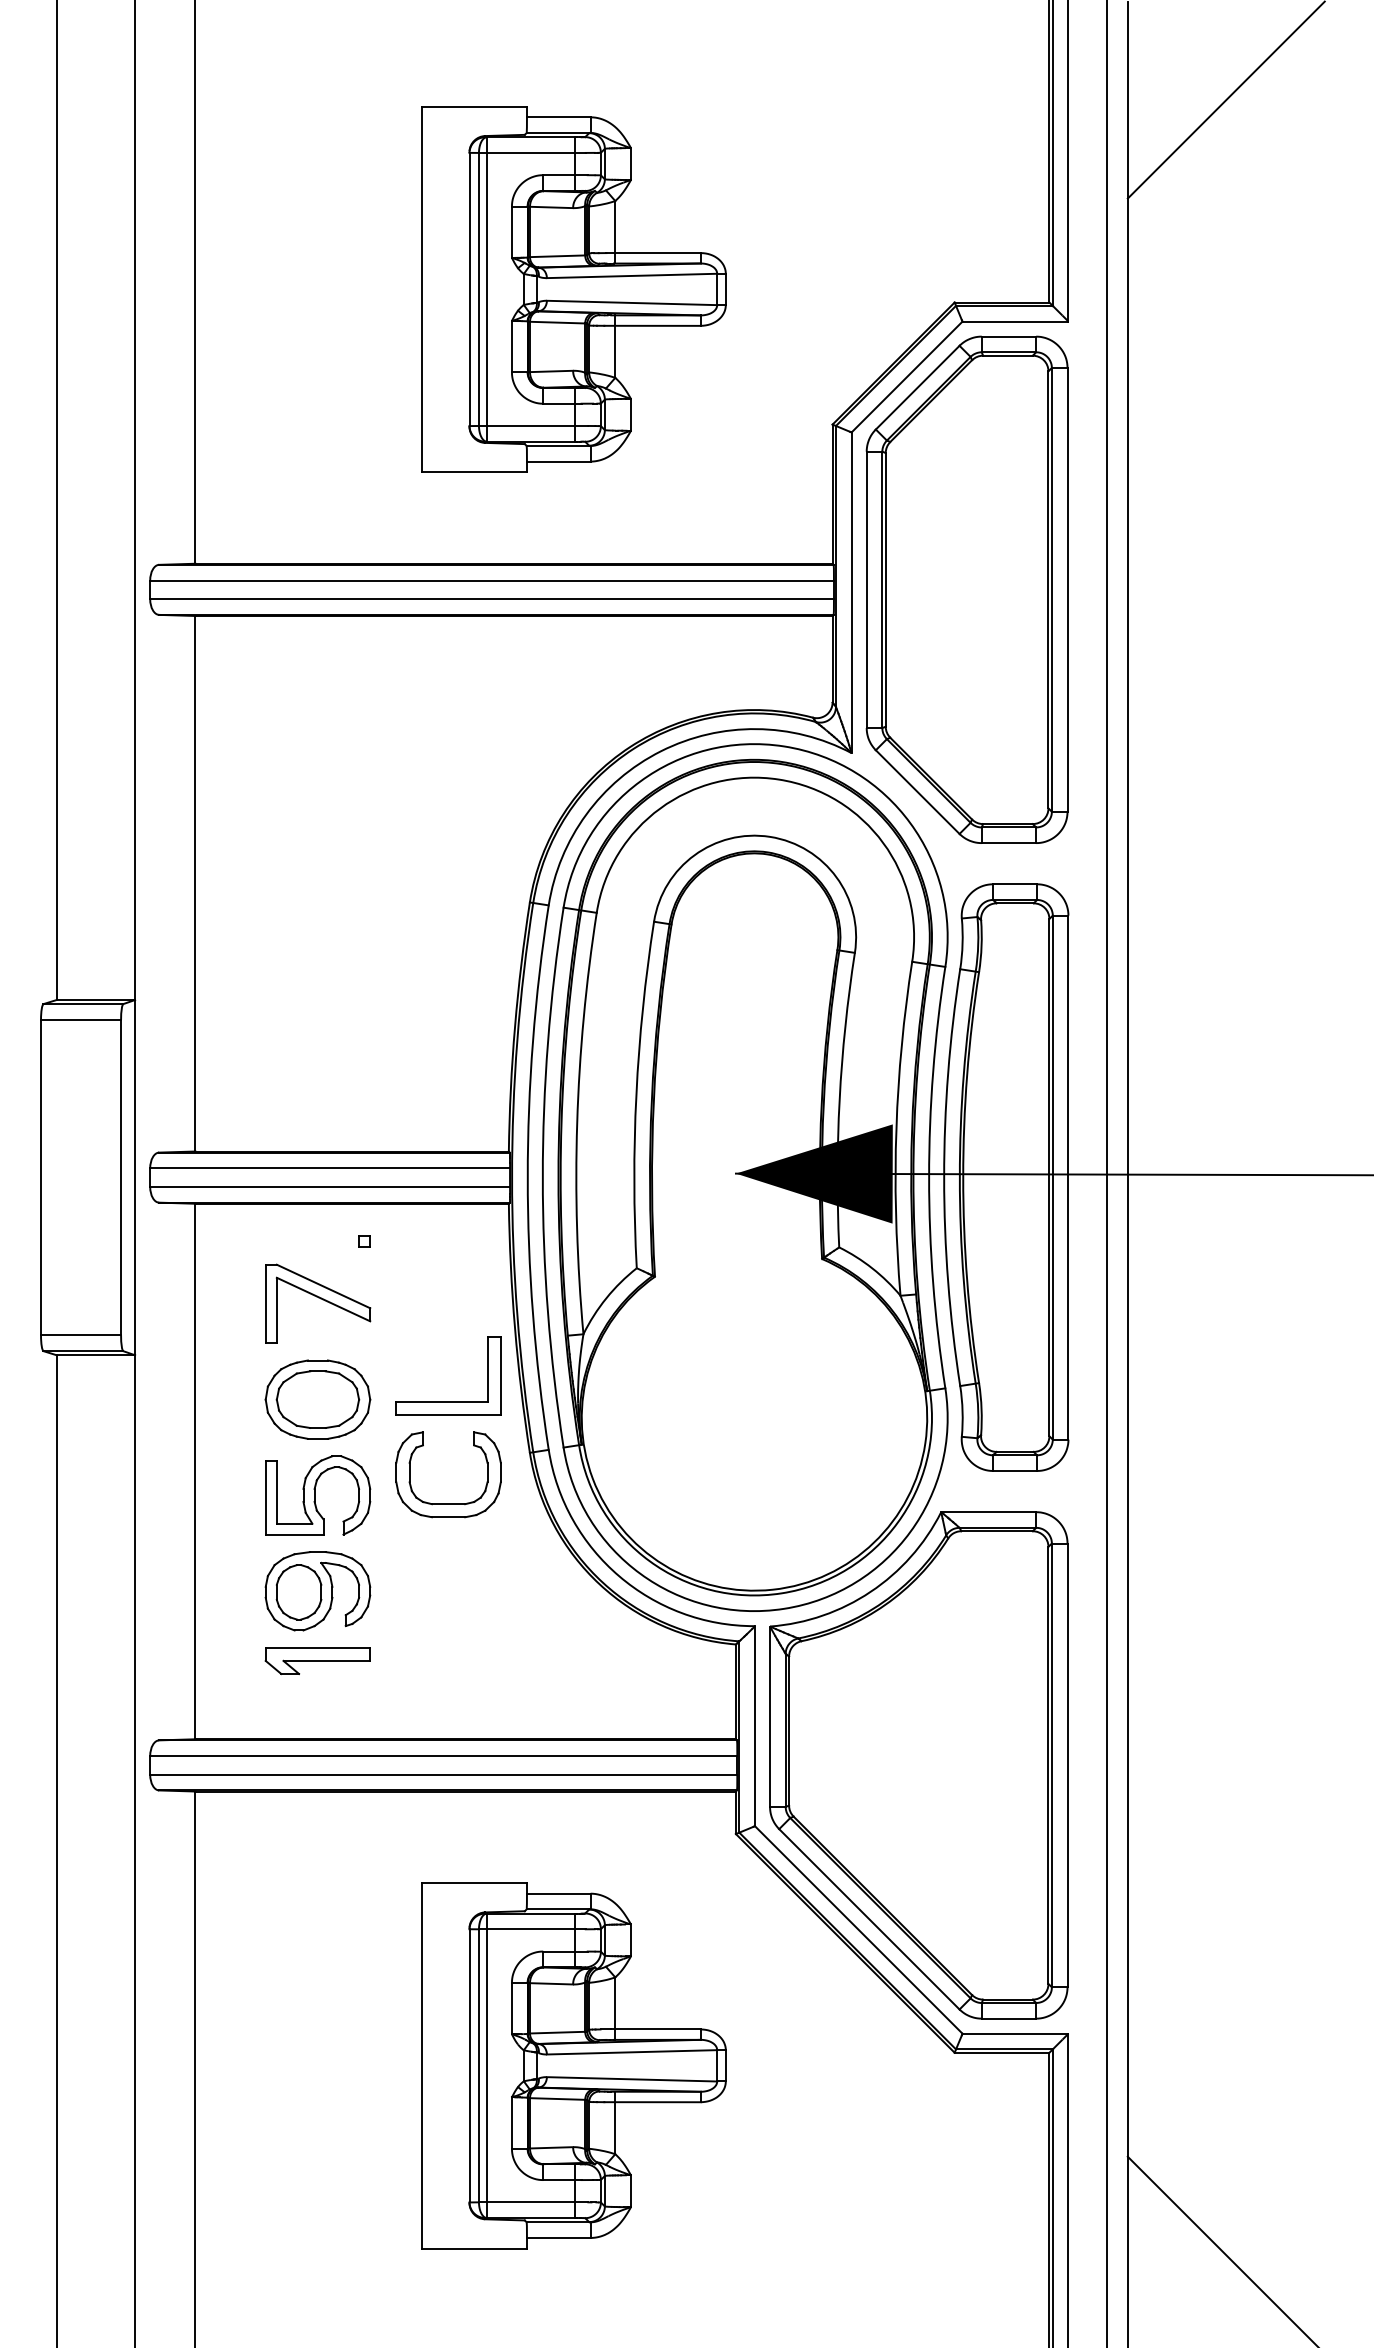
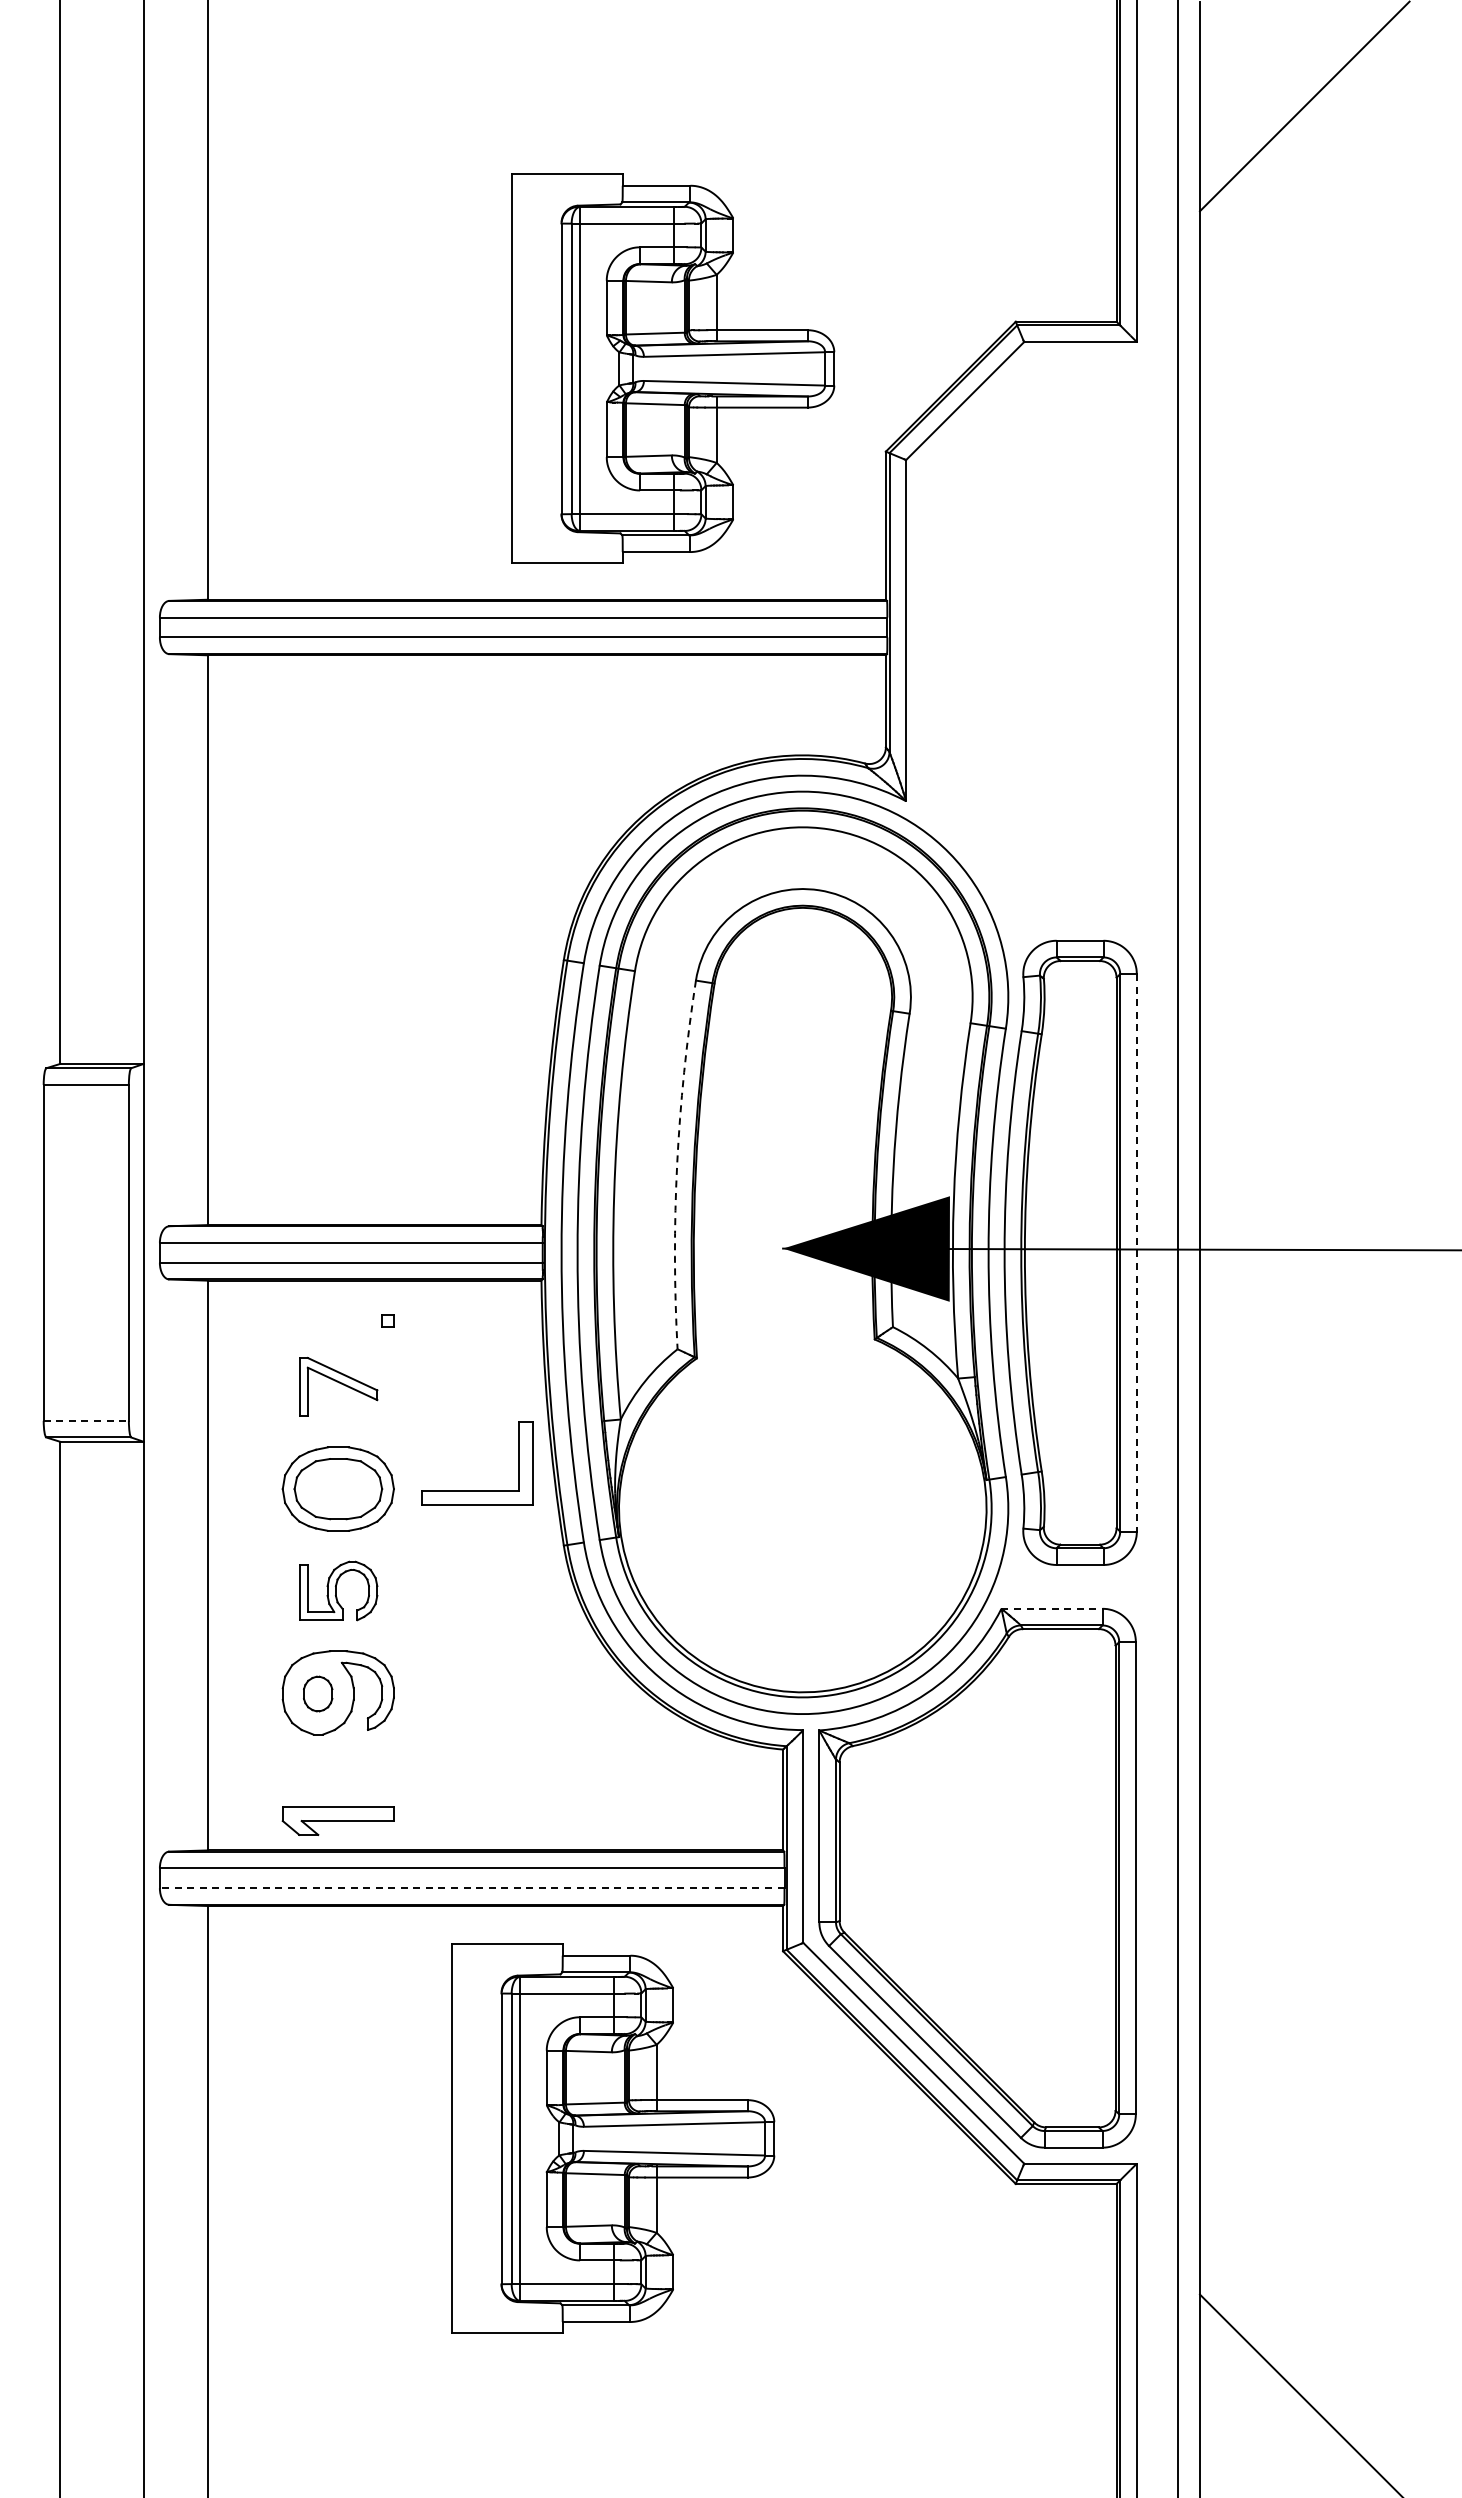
part: (574, 289) -> (673, 368), moved
part: (966, 589) -> (1028, 627), removed
arc: (636, 1094) -> (677, 1164), solid -> dashed
line: (1068, 1177) -> (1136, 1252), solid -> dashed
part: (318, 1303) -> (338, 1386), size x0.7
line: (81, 1335) -> (86, 1420), solid -> dashed
part: (318, 1494) -> (338, 1590), size x0.7
part: (447, 1503) -> (476, 1599), removed
line: (988, 1511) -> (1051, 1608), solid -> dashed
part: (298, 1591) -> (317, 1693), size x0.6
part: (317, 1660) -> (337, 1820), moved
line: (443, 1775) -> (471, 1888), solid -> dashed
part: (574, 2065) -> (613, 2138), moved

